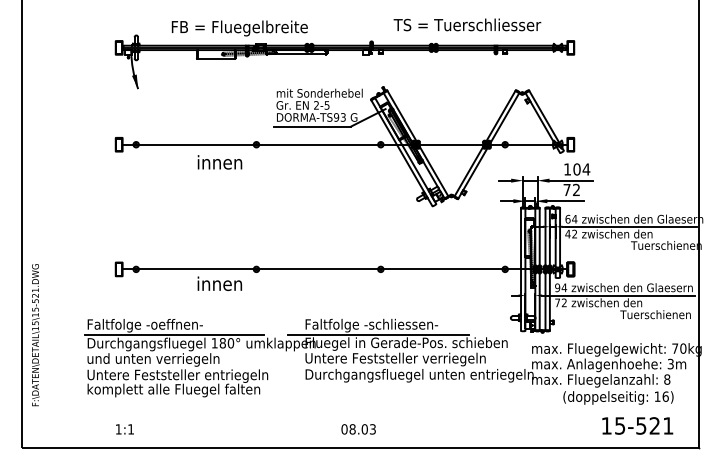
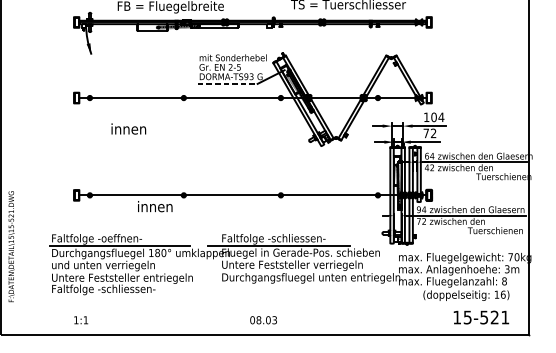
line: (313, 126) -> (228, 83), solid -> dashed
text: (219, 162) -> (128, 129), moved
text: (173, 390) -> (119, 289), komplett alle Fluegel falten -> Faltfolge -schliessen-

